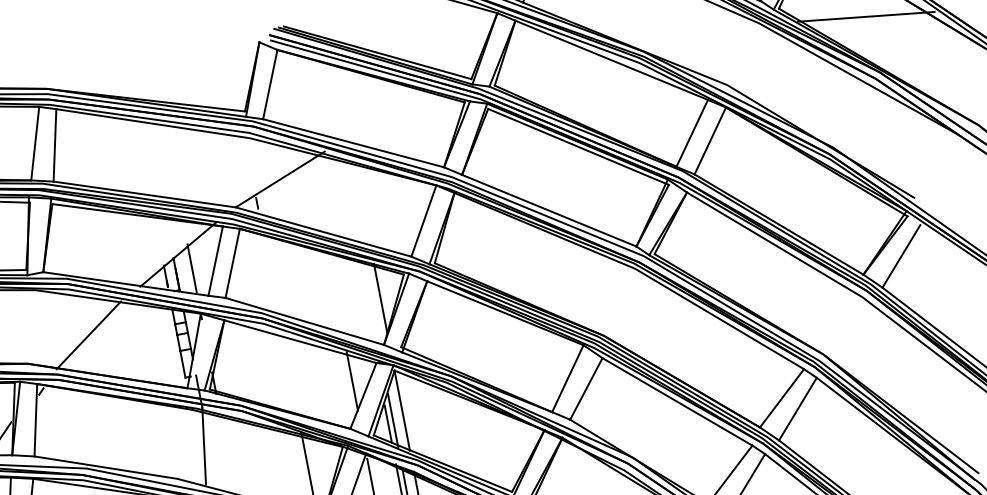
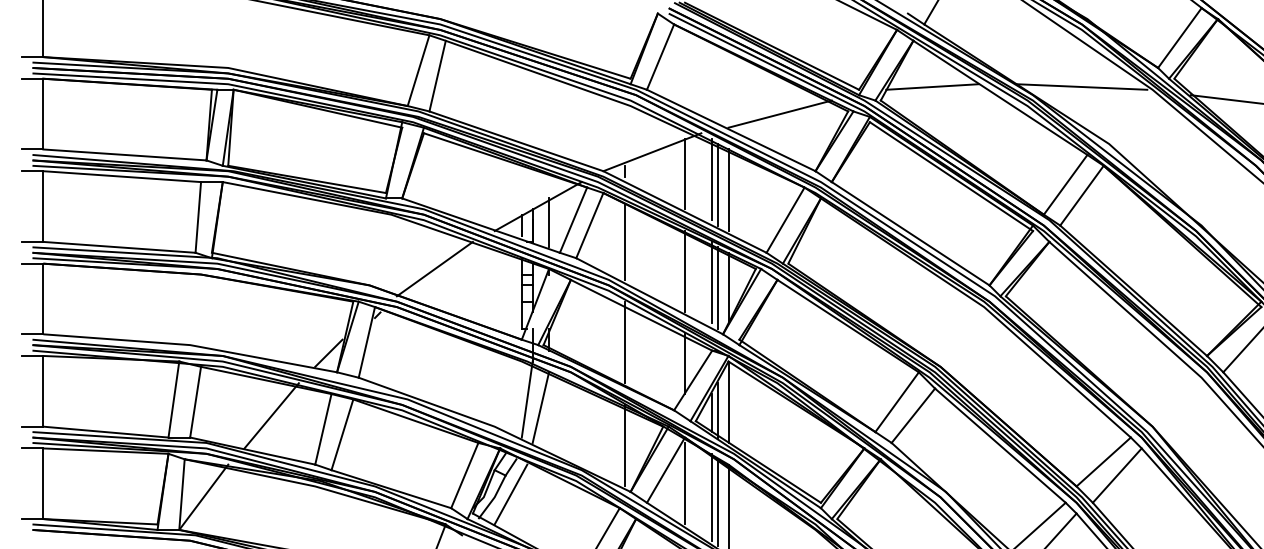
line: (689, 33) -> (1081, 86), added
line: (542, 61) -> (932, 86), added
line: (397, 117) -> (779, 113), added
line: (316, 194) -> (685, 173), added
line: (344, 194) -> (712, 179), added
line: (350, 198) -> (717, 184), added
line: (362, 202) -> (728, 190), added
line: (270, 272) -> (625, 241), added
line: (335, 290) -> (685, 271), added
line: (363, 296) -> (712, 282), added
line: (369, 300) -> (717, 287), added
line: (289, 371) -> (625, 342), added
line: (218, 451) -> (540, 407), added

